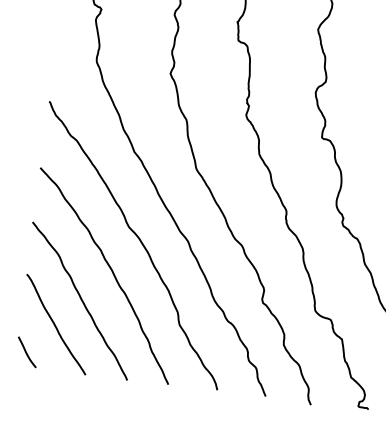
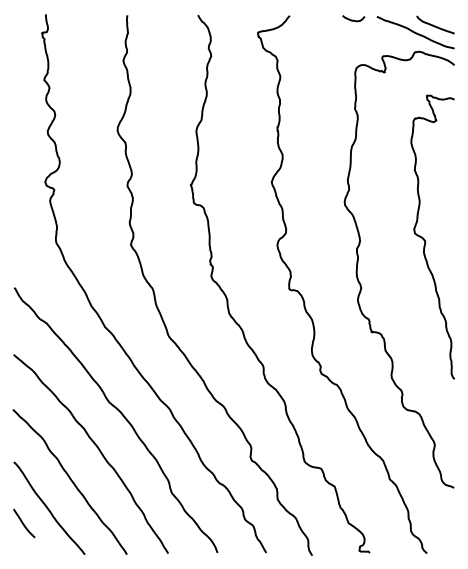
curve: (26, 352) -> (23, 523), moved

